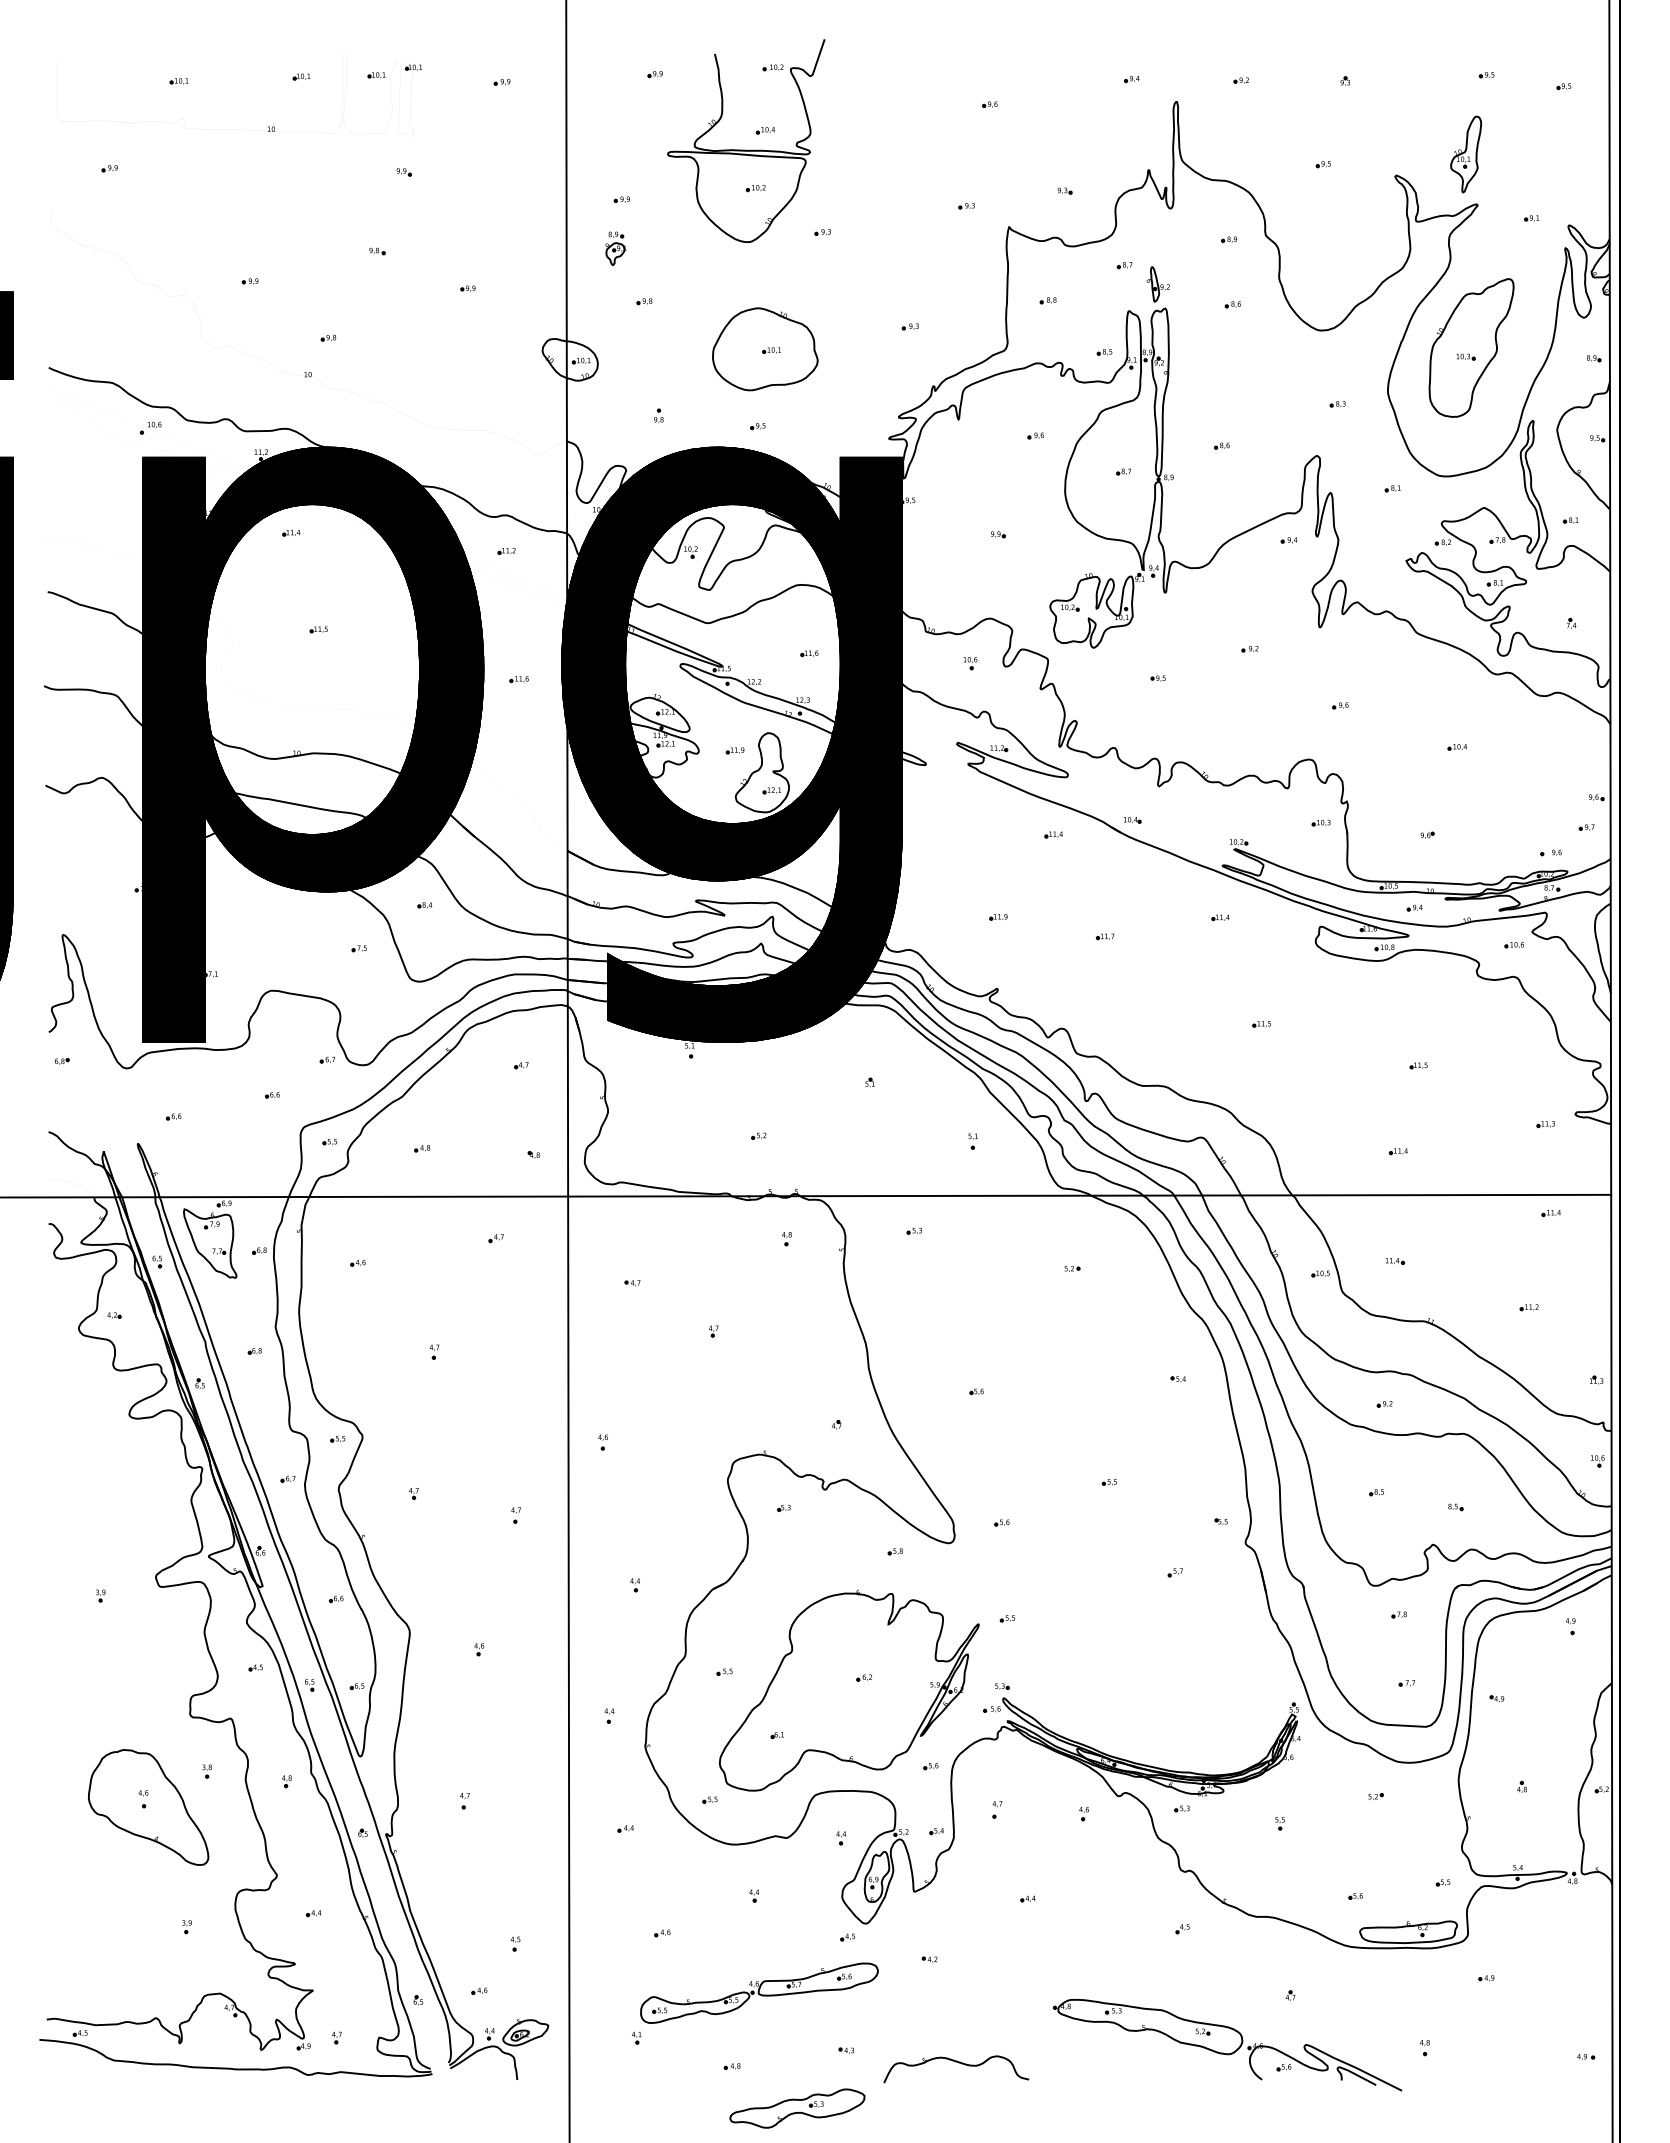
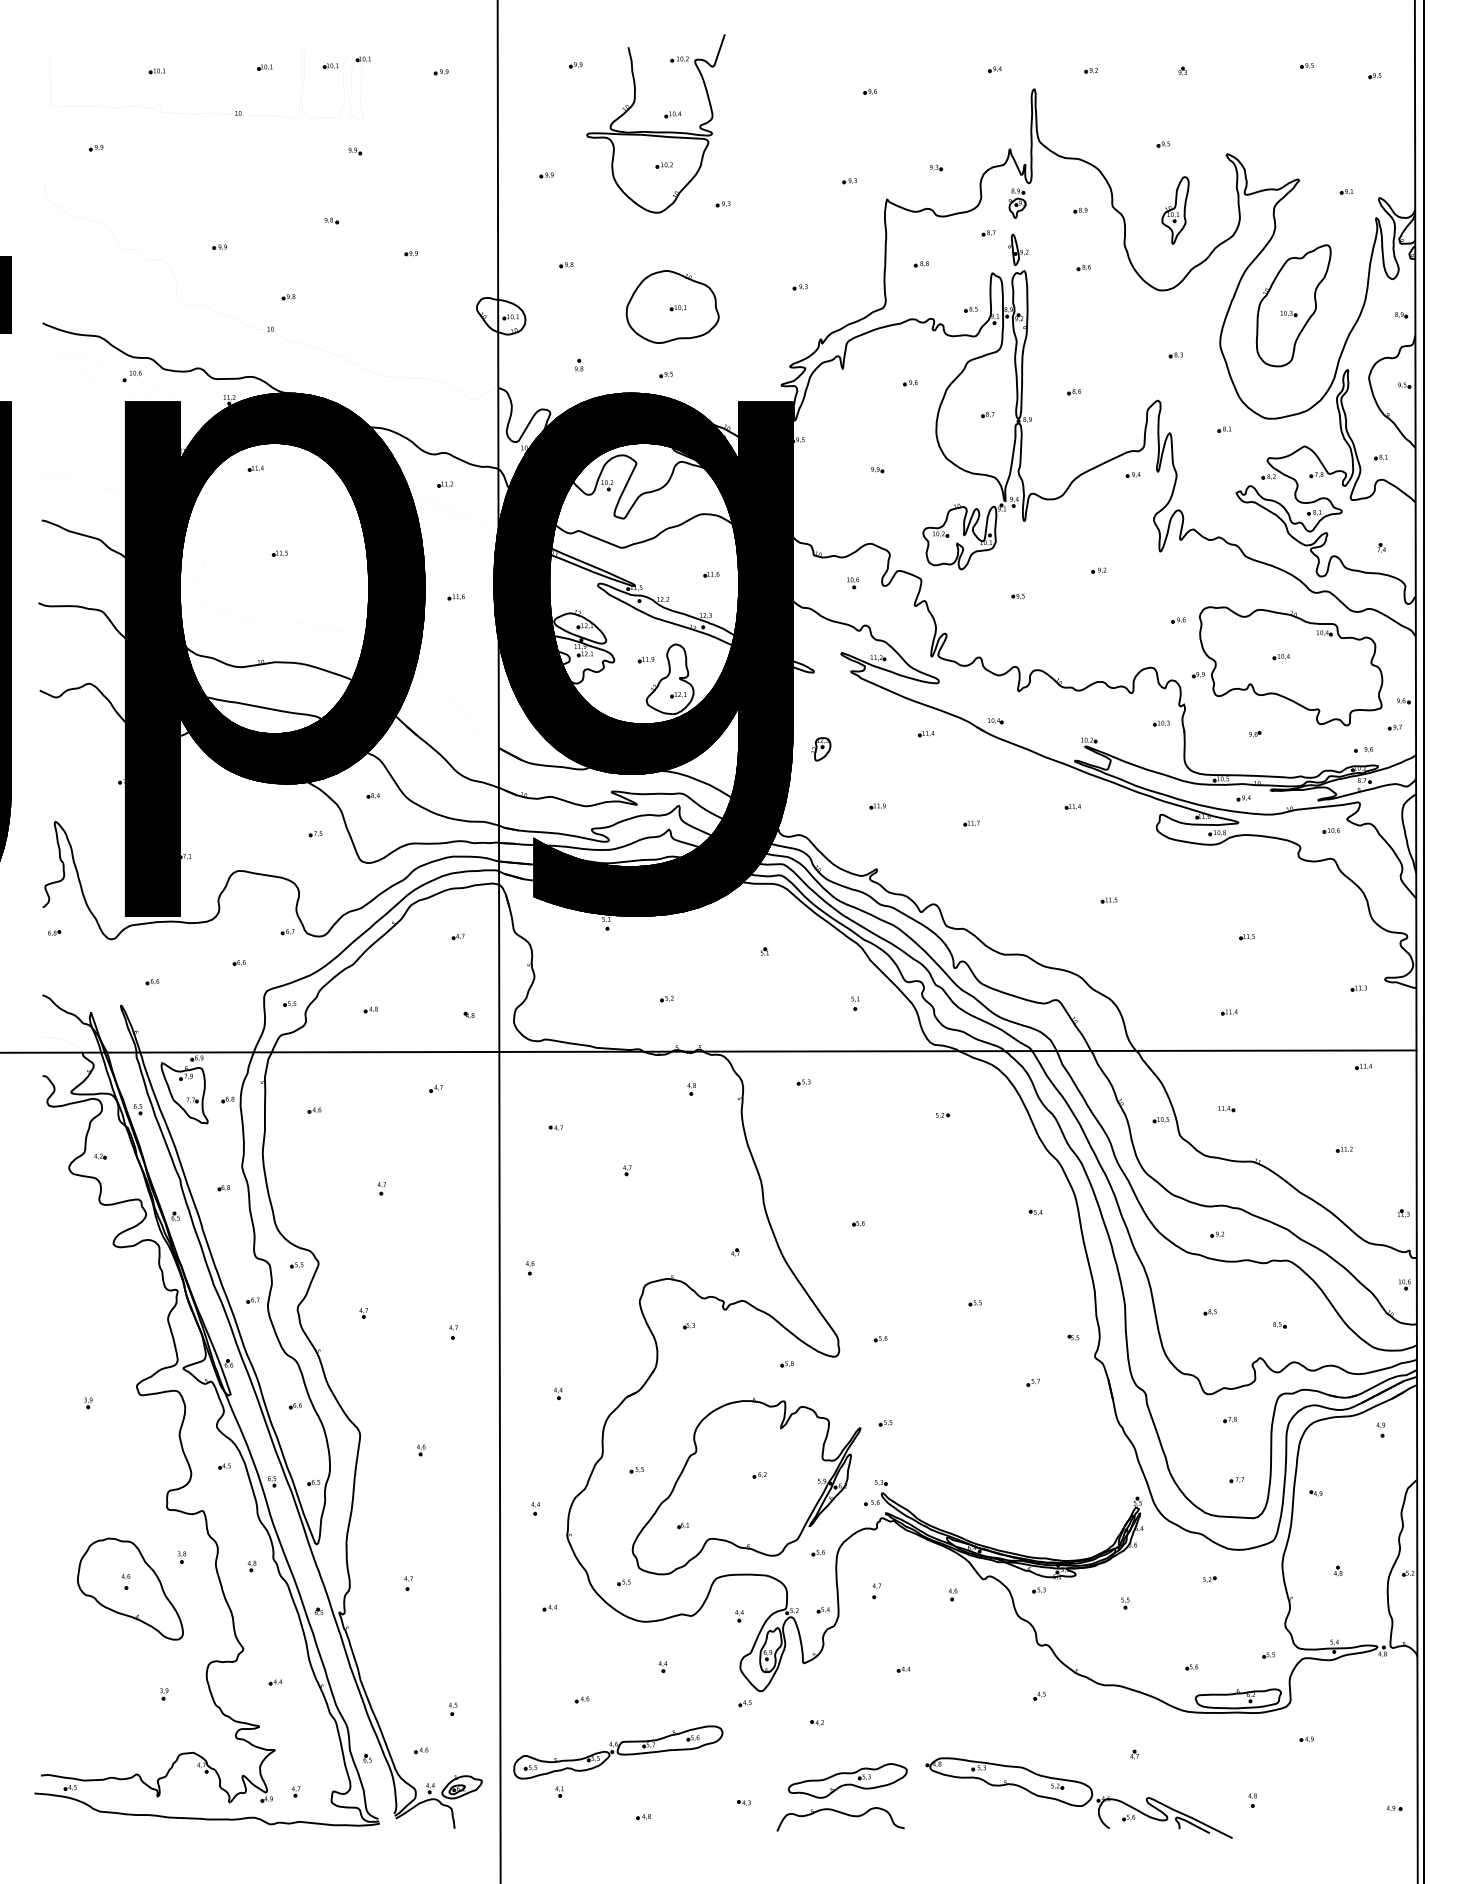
part: (1466, 154) -> (1175, 210), moved
part: (615, 248) -> (1017, 203), moved
part: (1464, 757) -> (1287, 665), added
part: (934, 852) -> (821, 749), added
part: (759, 1992) -> (618, 1751), moved
part: (797, 2108) -> (847, 1780), moved

